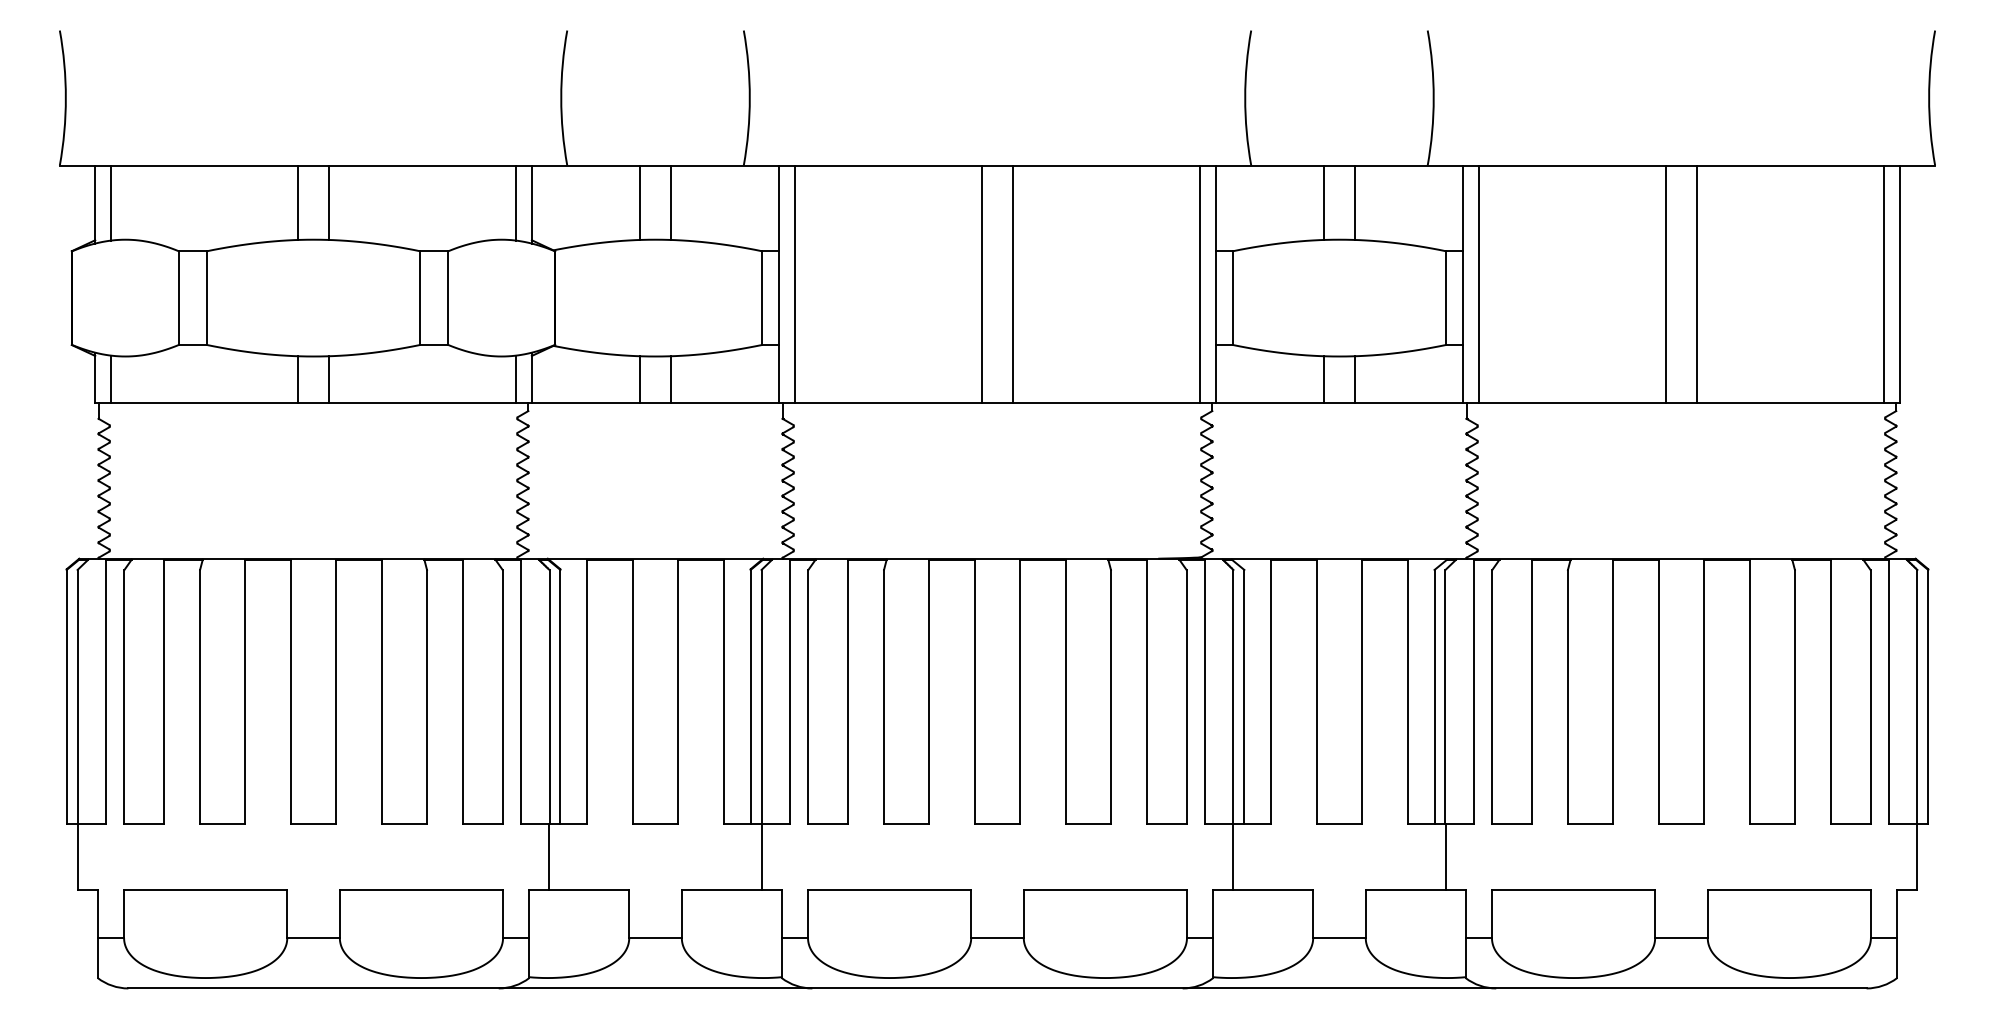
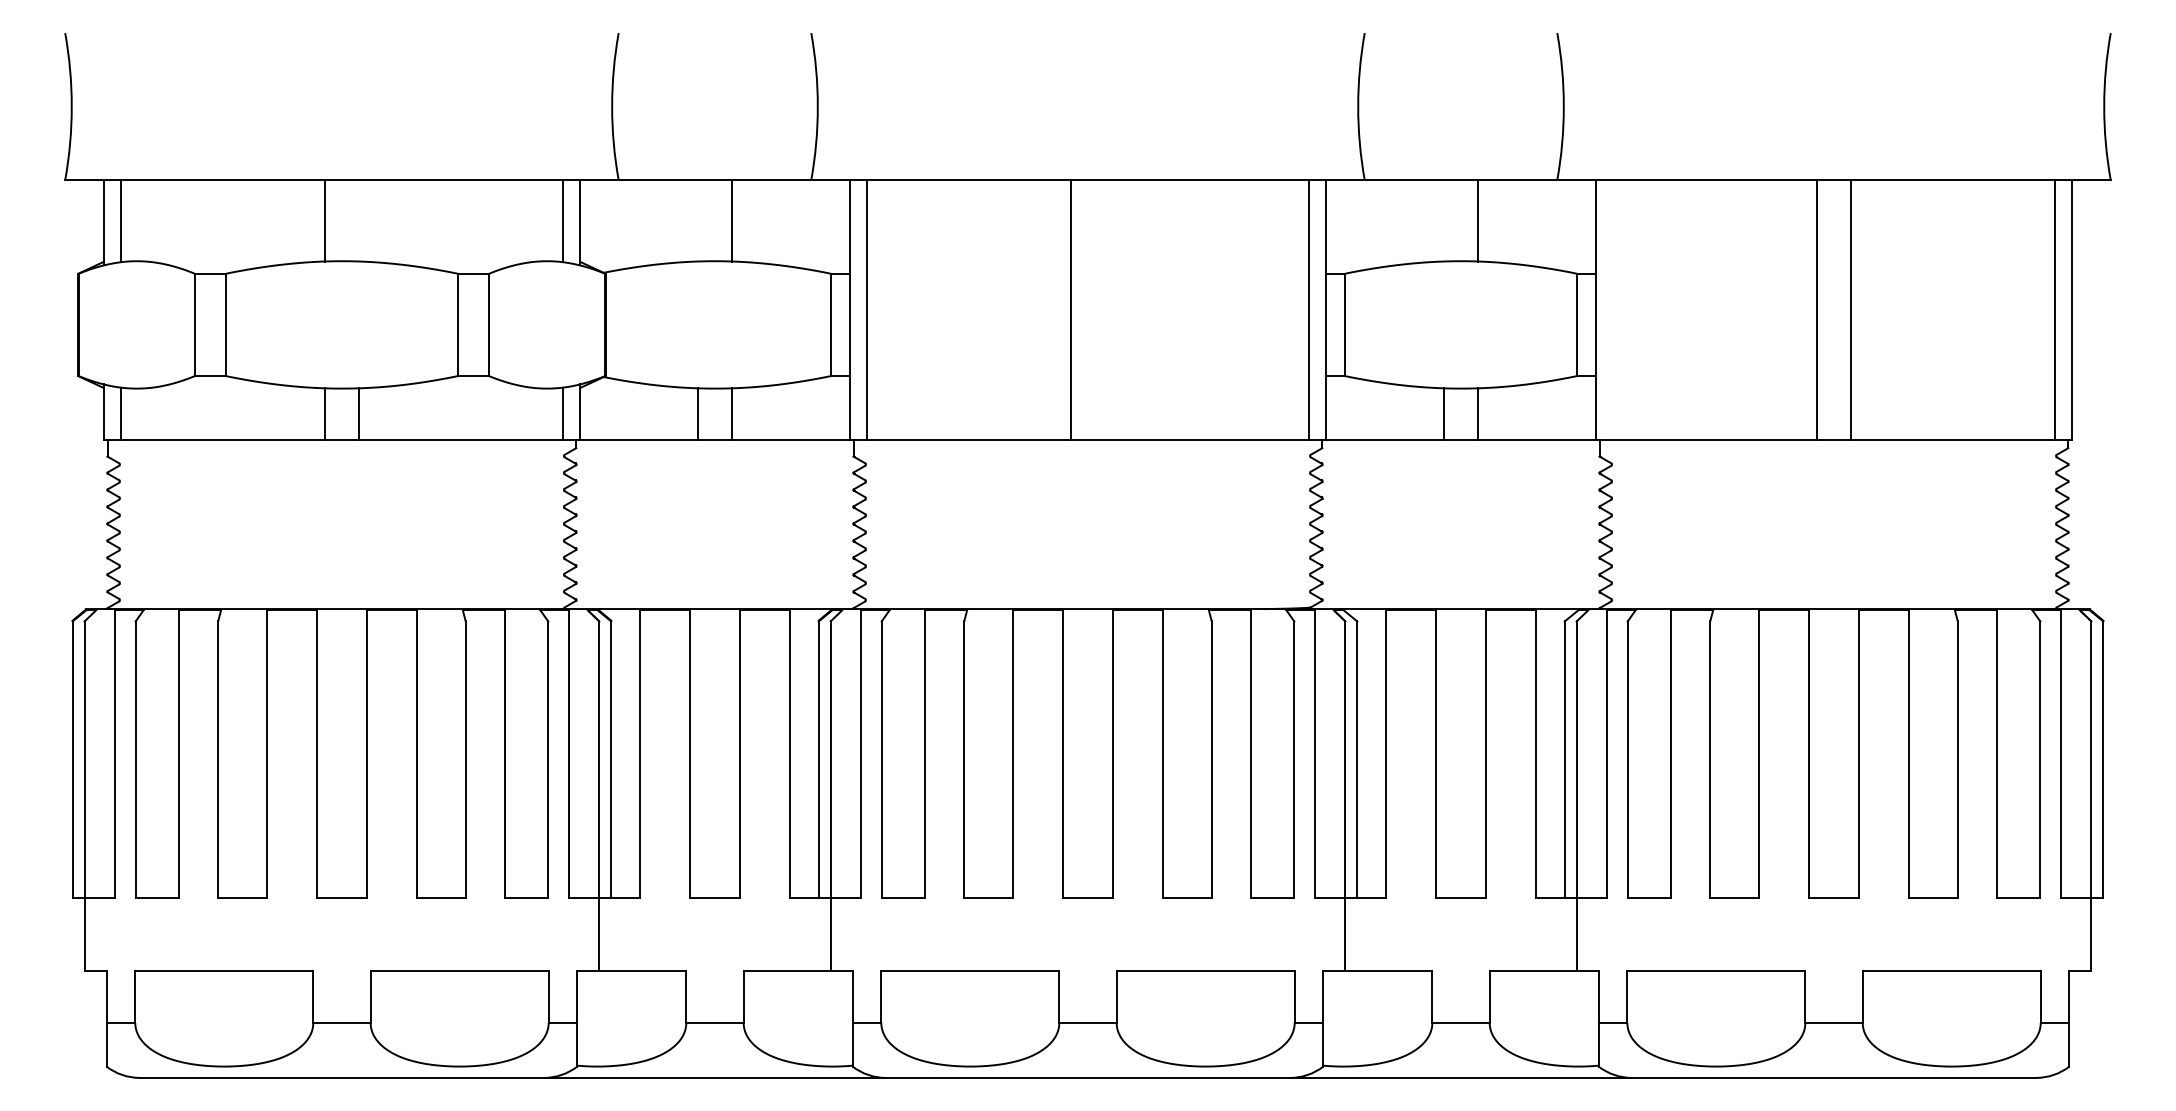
line: (329, 202) -> (359, 220), removed
line: (639, 202) -> (697, 220), removed
line: (1323, 202) -> (1443, 220), removed
line: (1013, 284) -> (1105, 310), removed
line: (1478, 284) -> (1612, 310), removed

